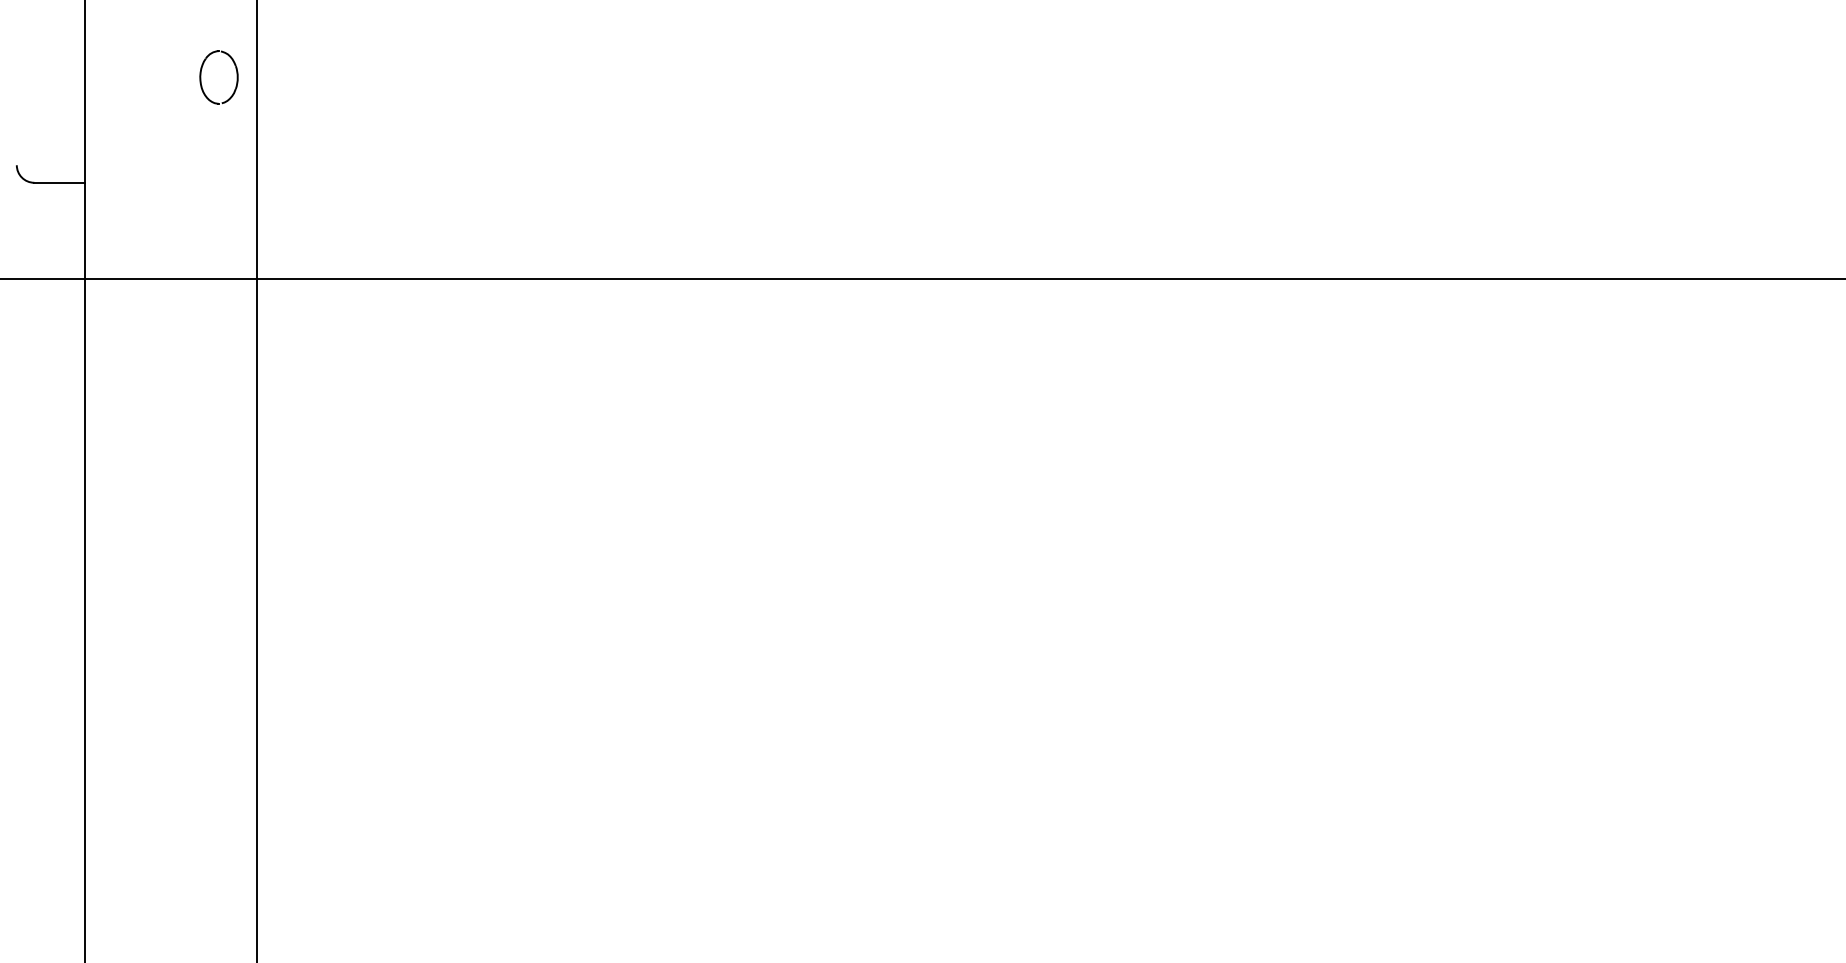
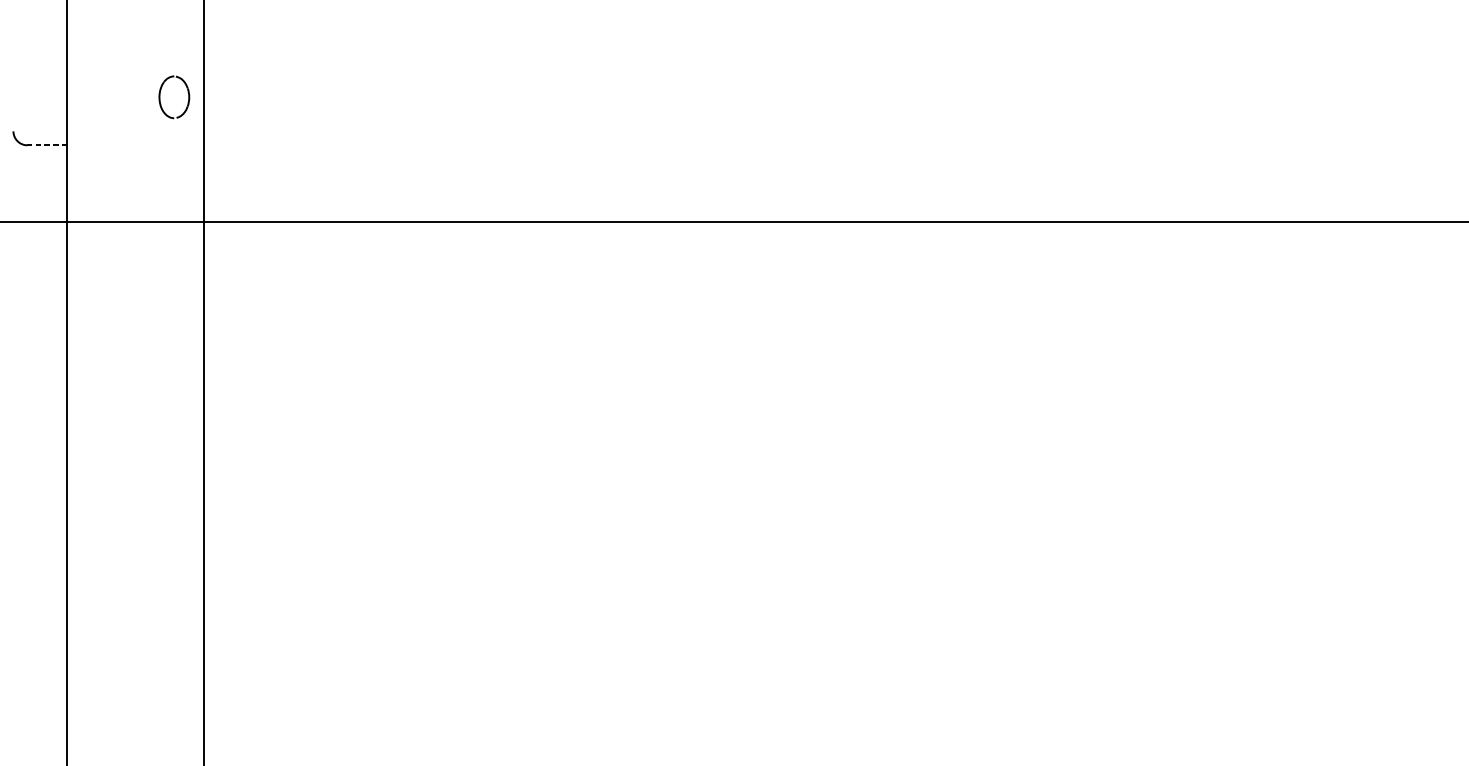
part: (201, 77) -> (160, 97), moved
line: (59, 182) -> (47, 145), solid -> dashed

